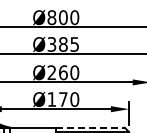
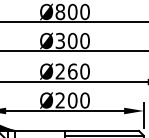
text: (68, 44) -> (78, 41), Ø385 -> Ø300
text: (57, 99) -> (66, 100), Ø170 -> Ø200
line: (91, 127) -> (103, 130), dashed -> solid

